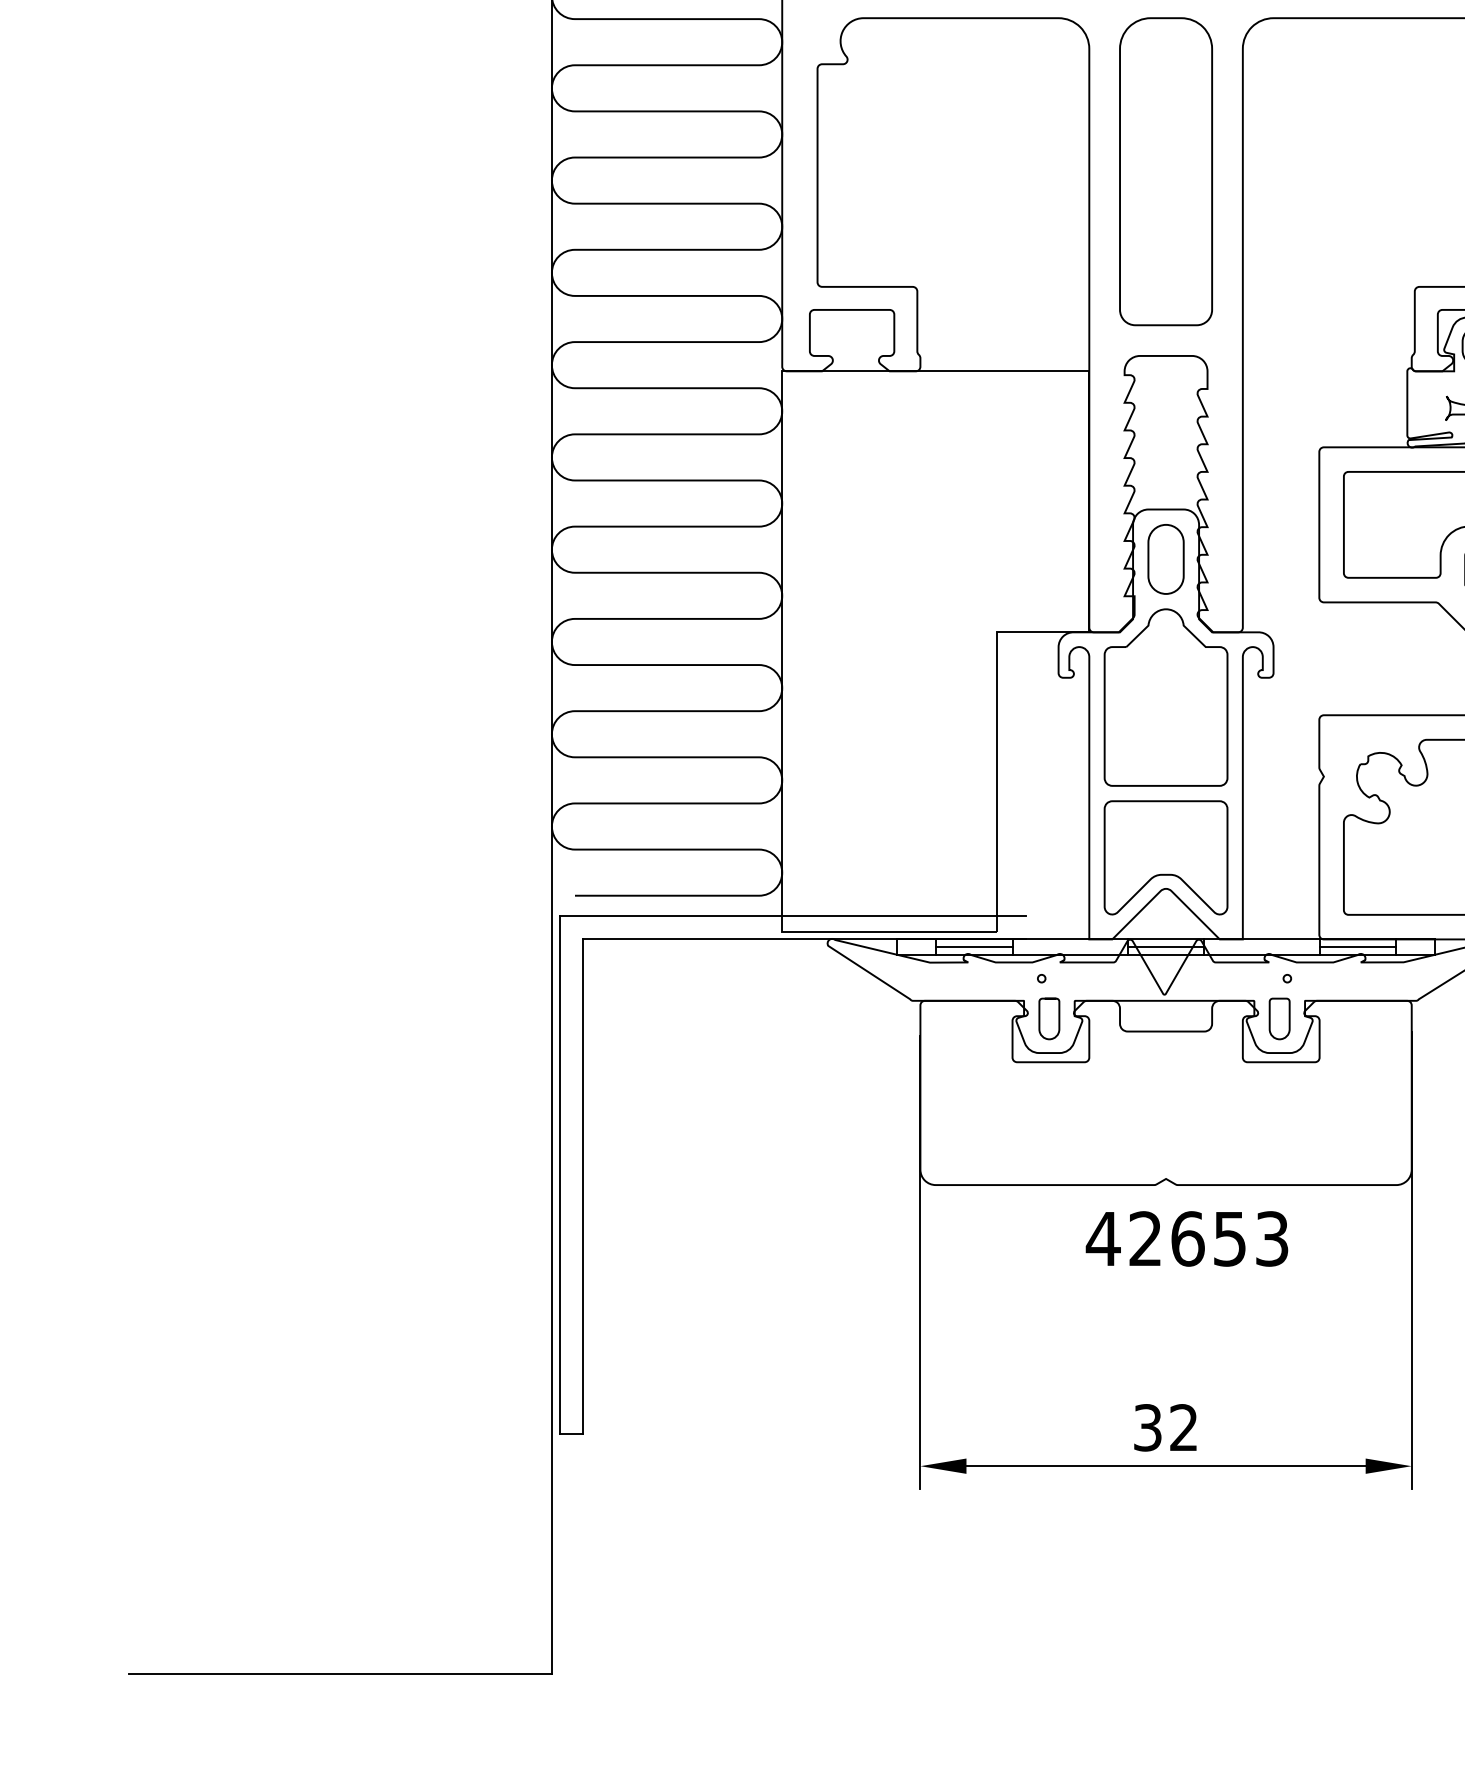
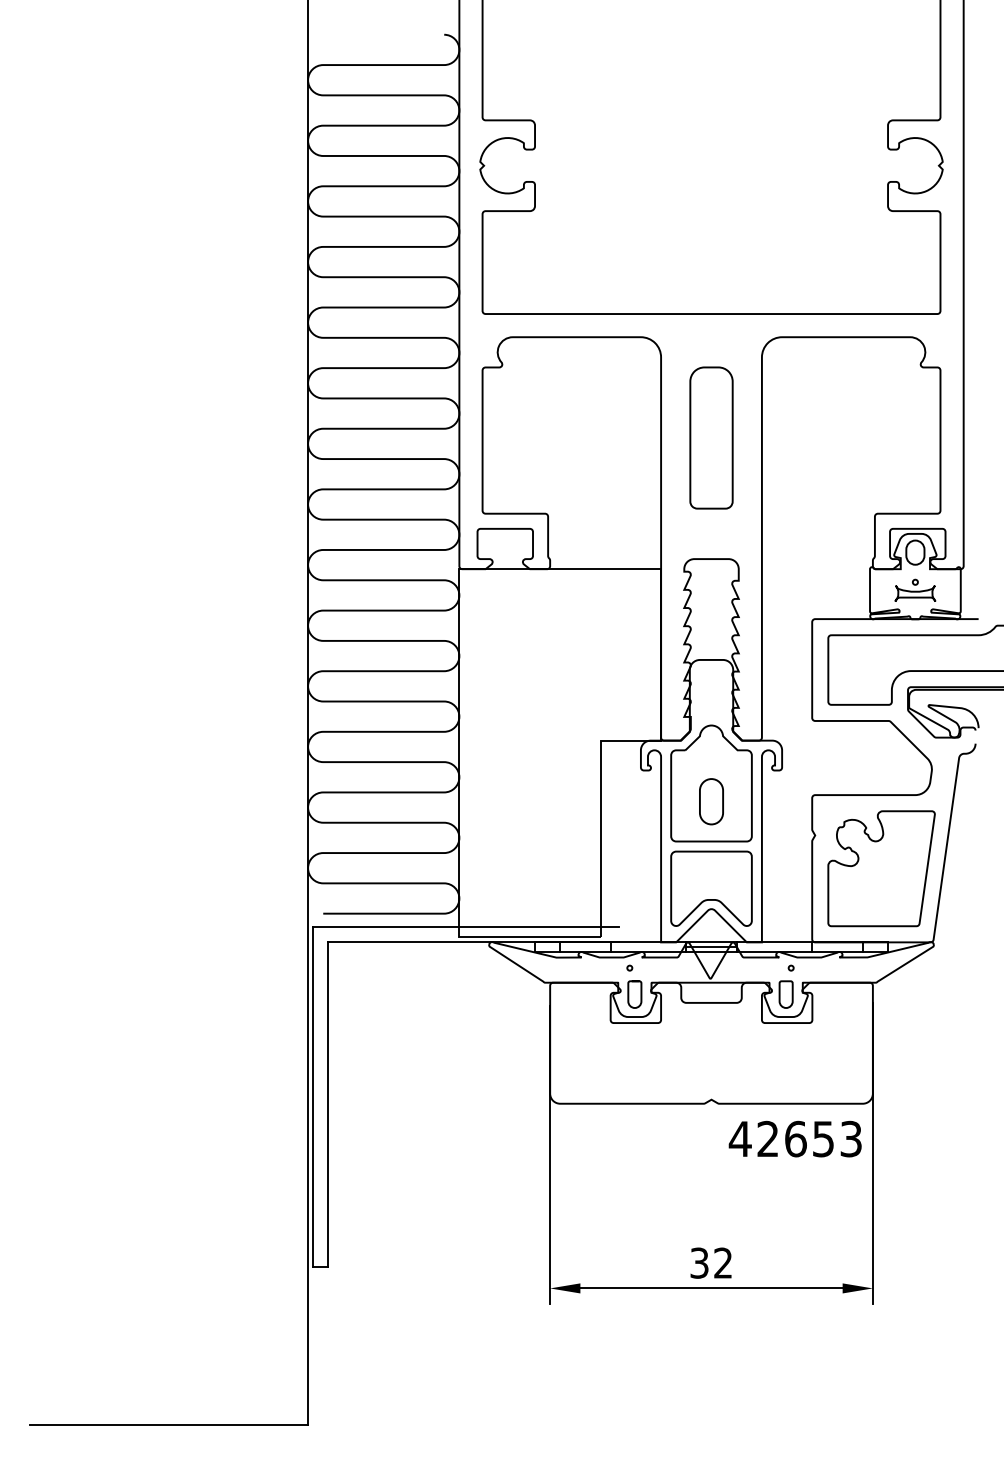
part: (1166, 170) -> (711, 437), size x0.7
part: (1166, 559) -> (711, 801), moved
line: (974, 947) -> (585, 947), removed
line: (1357, 947) -> (837, 947), removed
text: (1185, 1237) -> (794, 1138), moved

